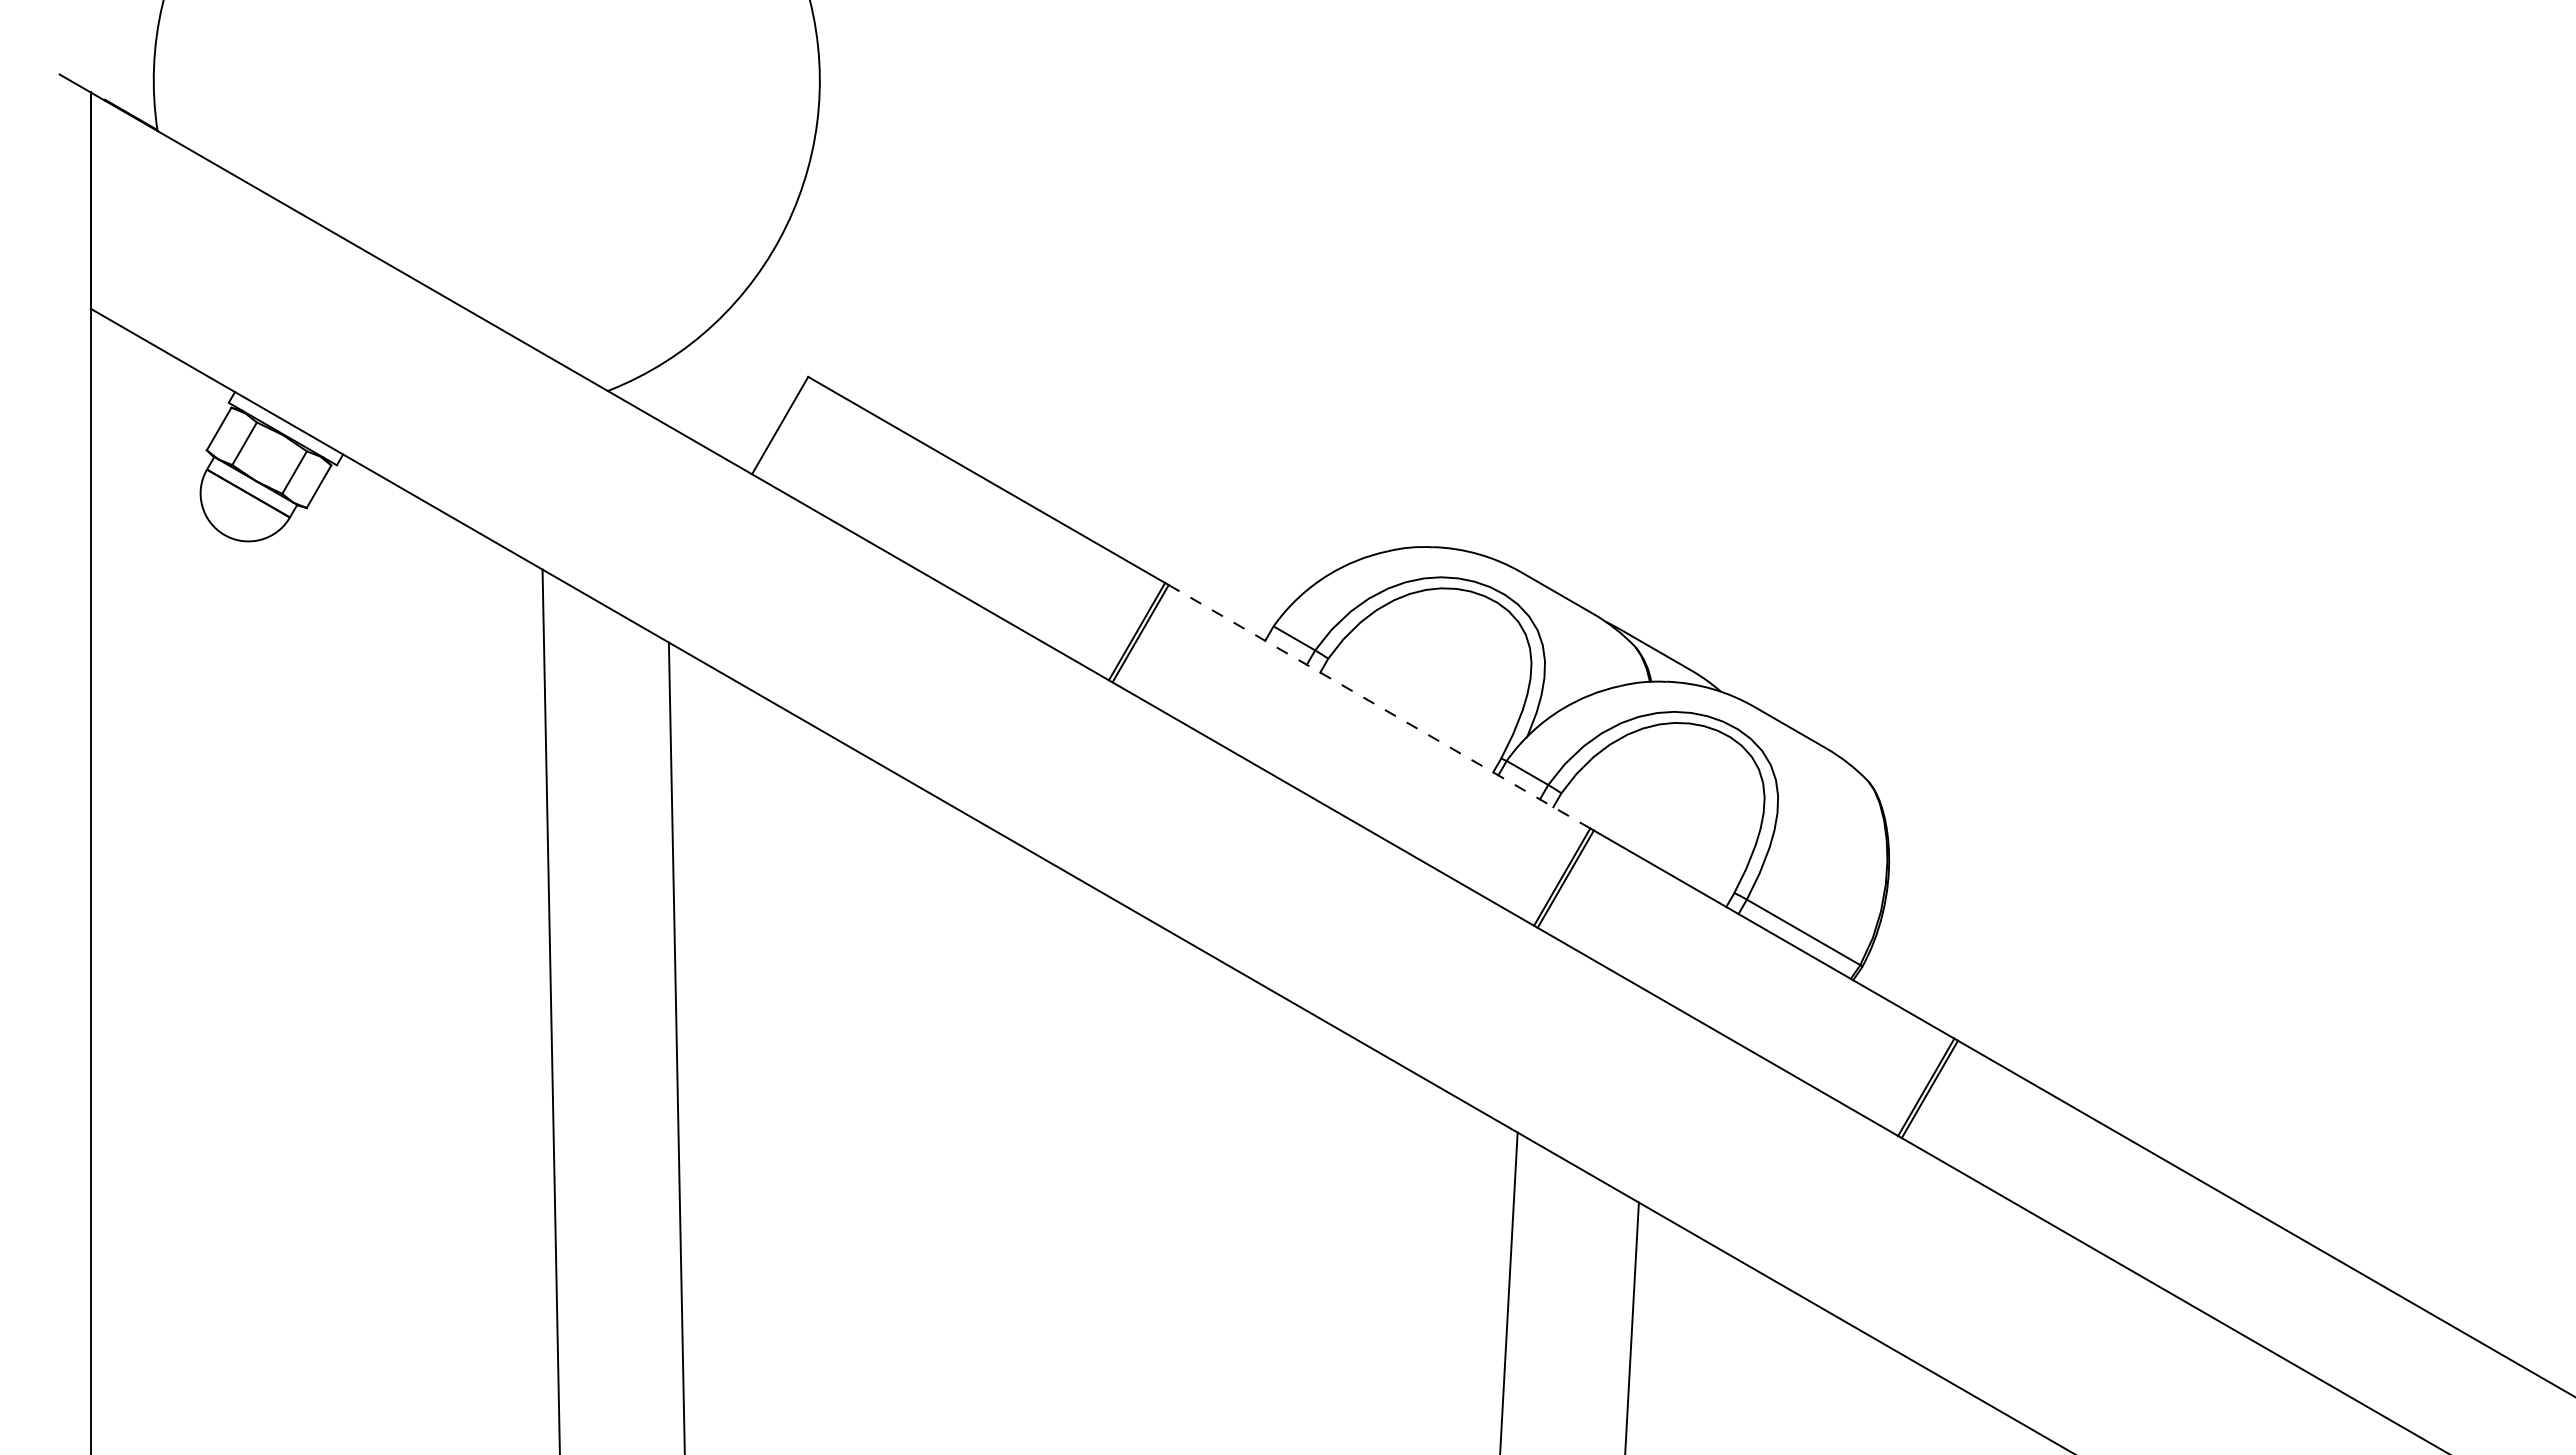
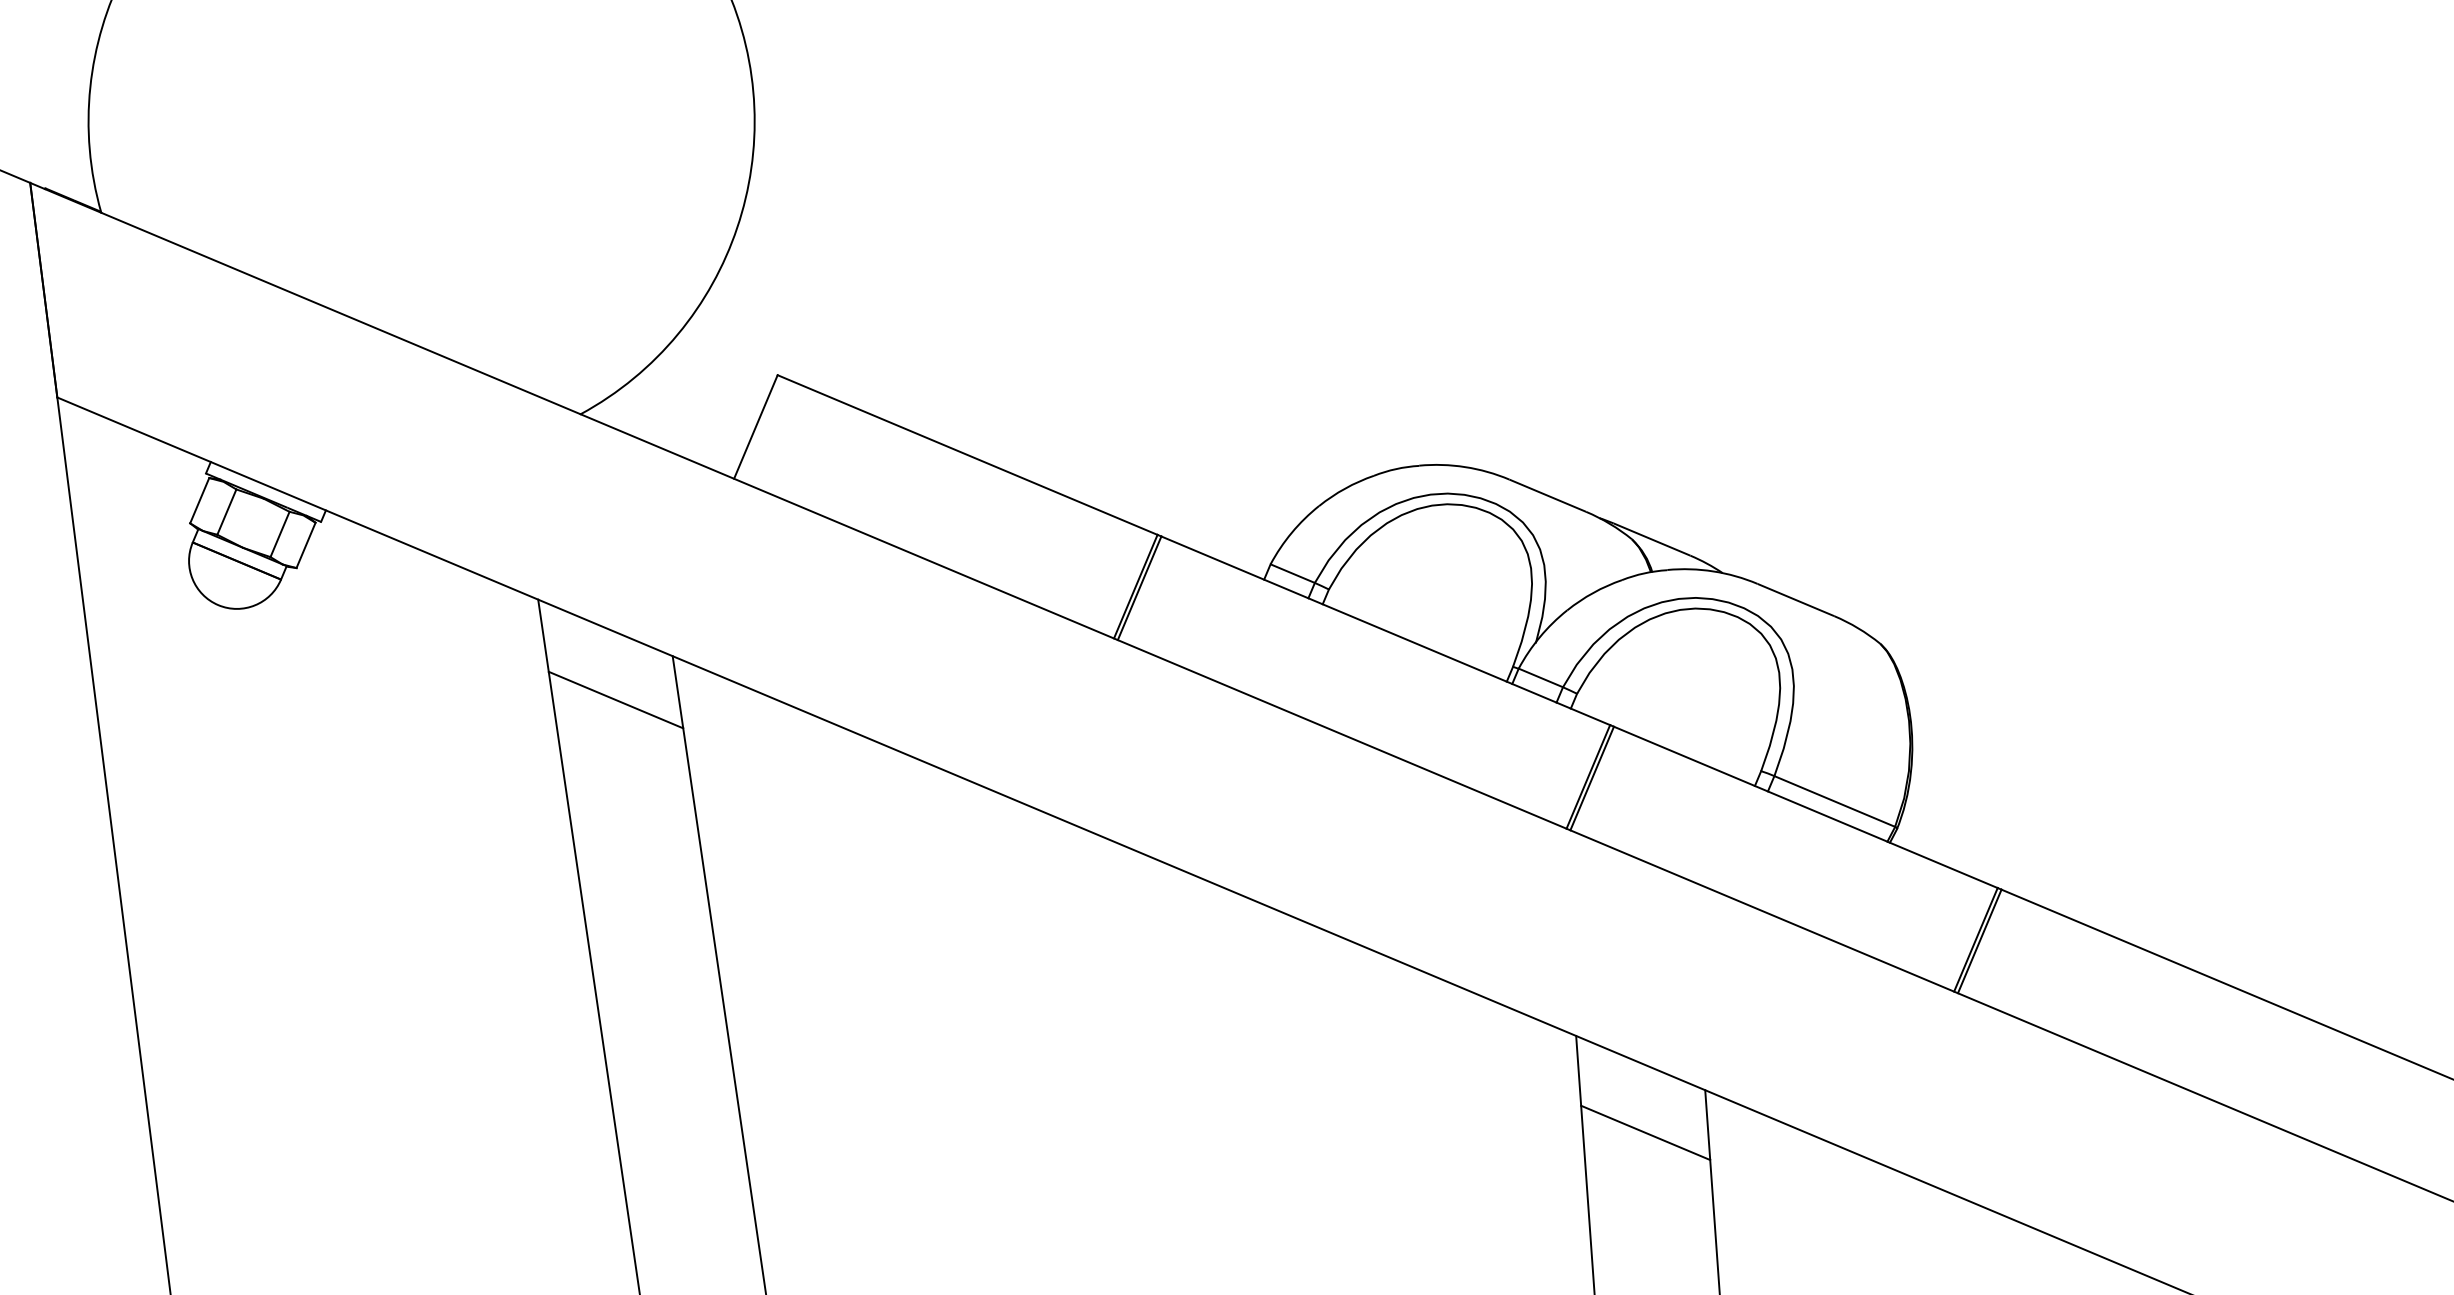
line: (606, 678) -> (615, 699), added
line: (1379, 707) -> (1385, 631), dashed -> solid
line: (1574, 1237) -> (1645, 1132), added

